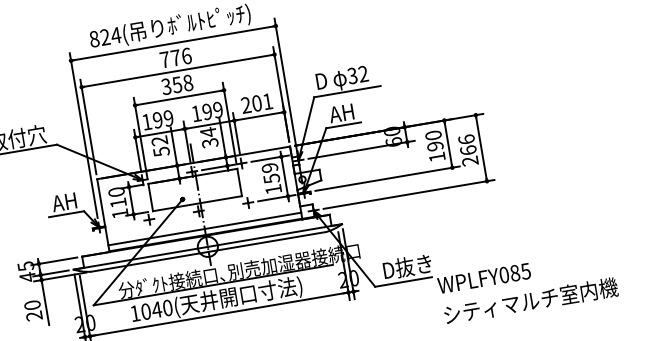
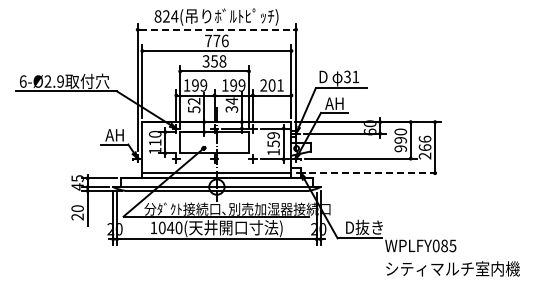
line: (174, 42) -> (217, 29), solid -> dashed
text: (362, 73) -> (355, 76), 32 -> 31
text: (436, 156) -> (400, 148), 190 -> 990
line: (409, 194) -> (375, 173), solid -> dashed

